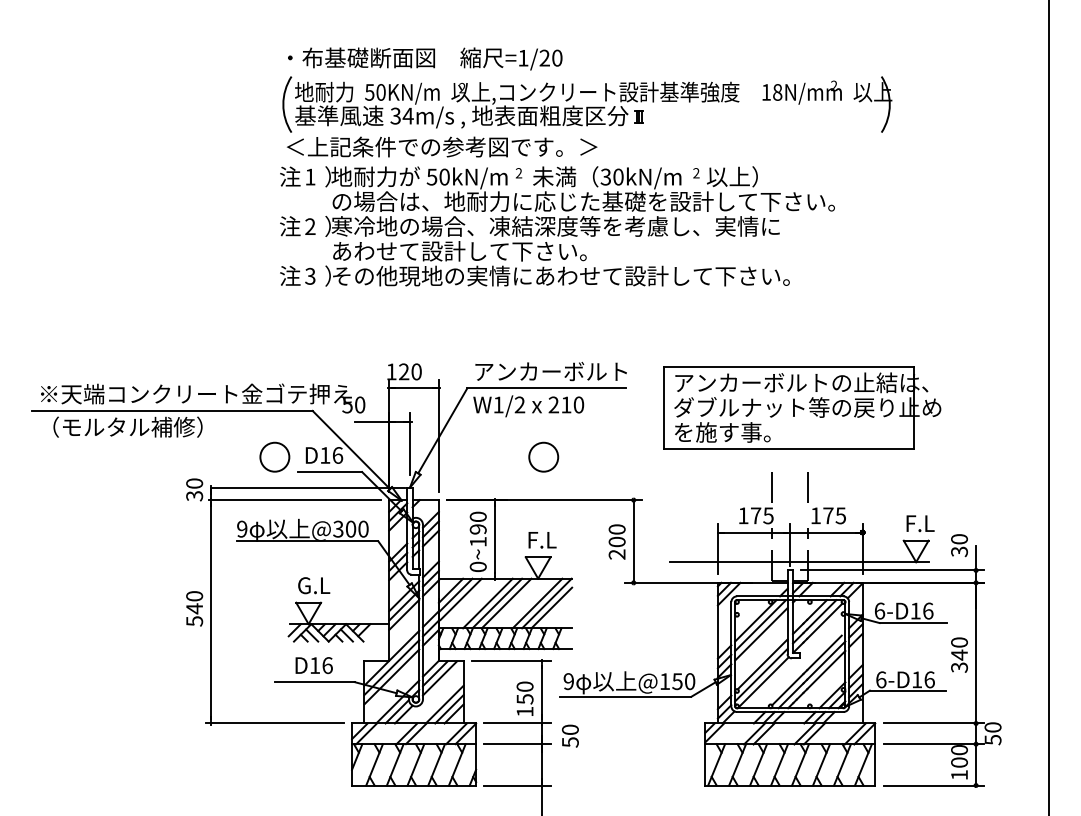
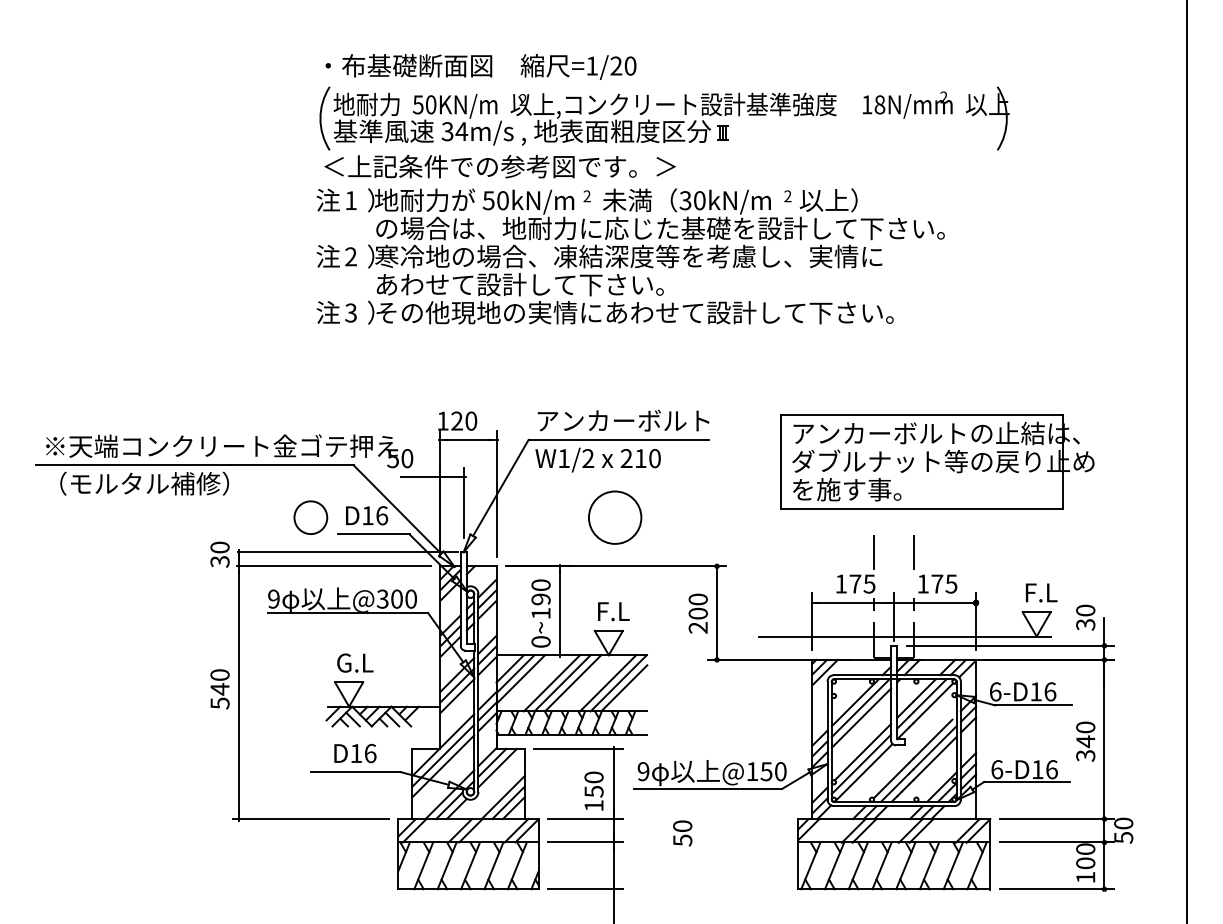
part: (802, 407) -> (937, 461), moved
circle: (543, 456) -> (614, 516), size x1.6
text: (570, 735) -> (682, 832), moved

